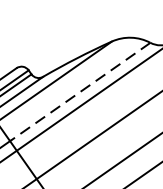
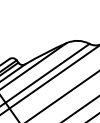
line: (80, 92) -> (47, 73), dashed -> solid

